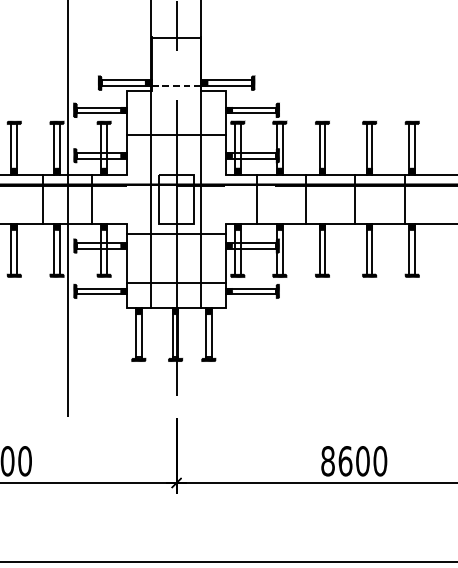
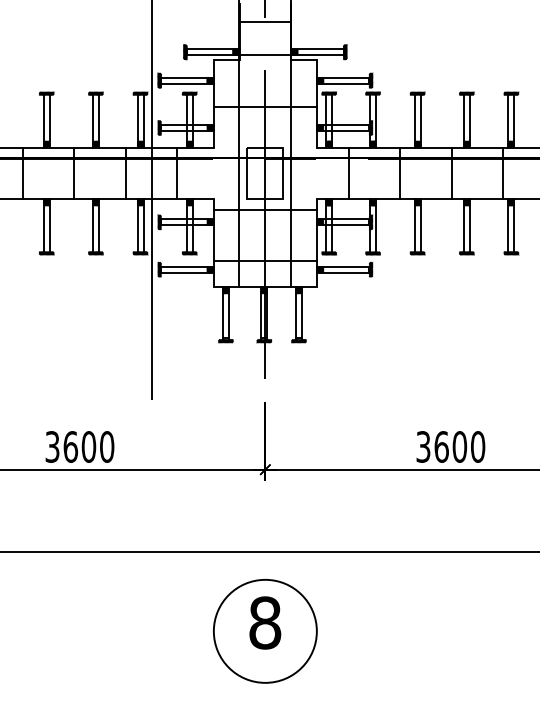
line: (176, 38) -> (265, 22), moved
line: (176, 86) -> (265, 55), dashed -> solid
text: (328, 460) -> (423, 446), 8600 -> 3600

